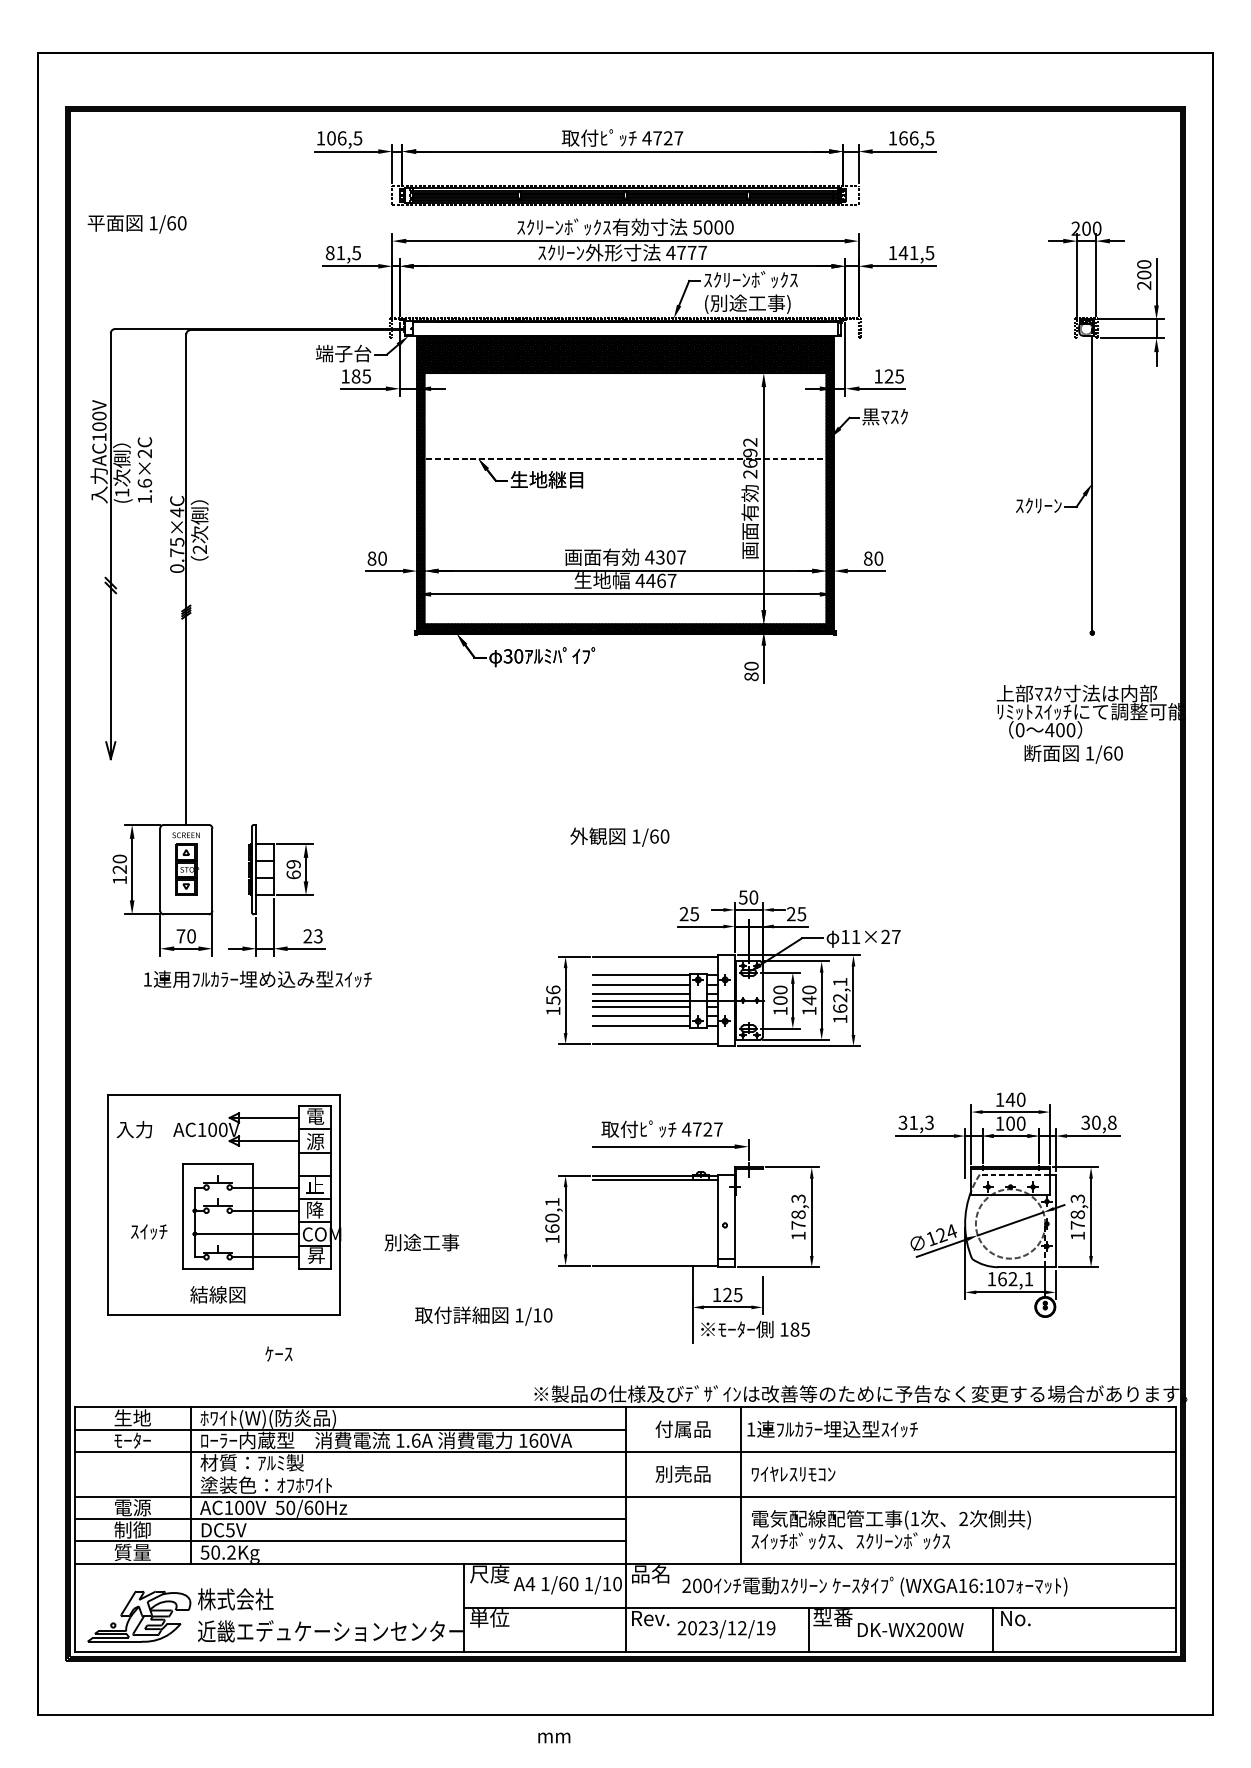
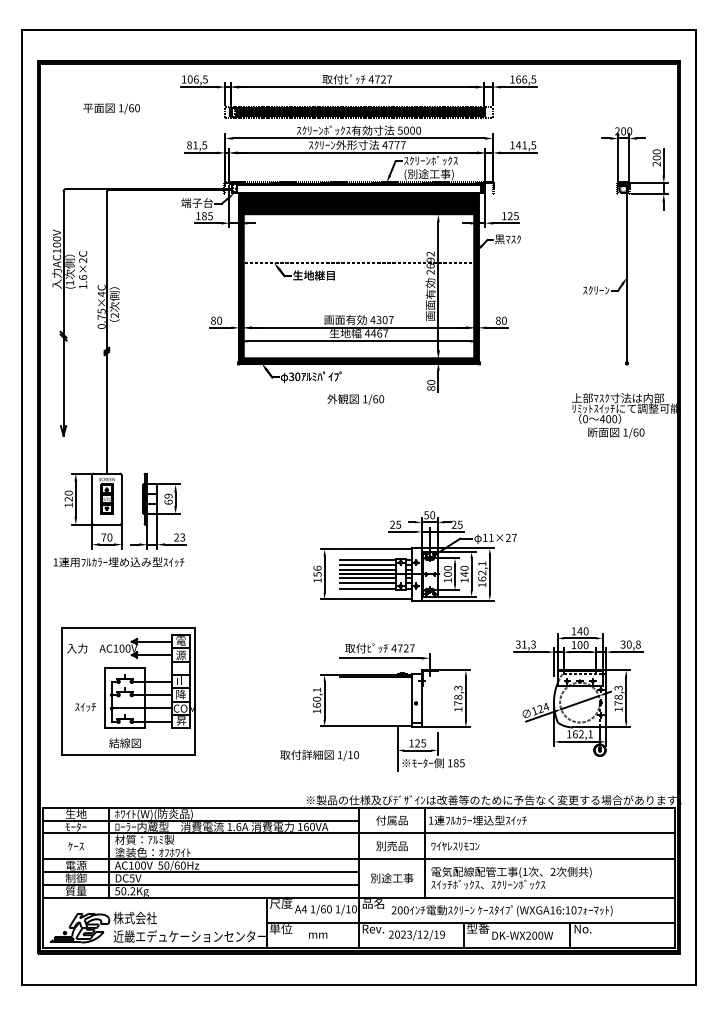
text: (136, 223) -> (111, 108), moved
text: (619, 836) -> (355, 399), moved
text: (258, 979) -> (119, 562), moved
text: (422, 1242) -> (392, 878), moved
text: (483, 1316) -> (319, 755), moved
text: (277, 1354) -> (75, 846), moved
text: (554, 1737) -> (318, 935), moved

